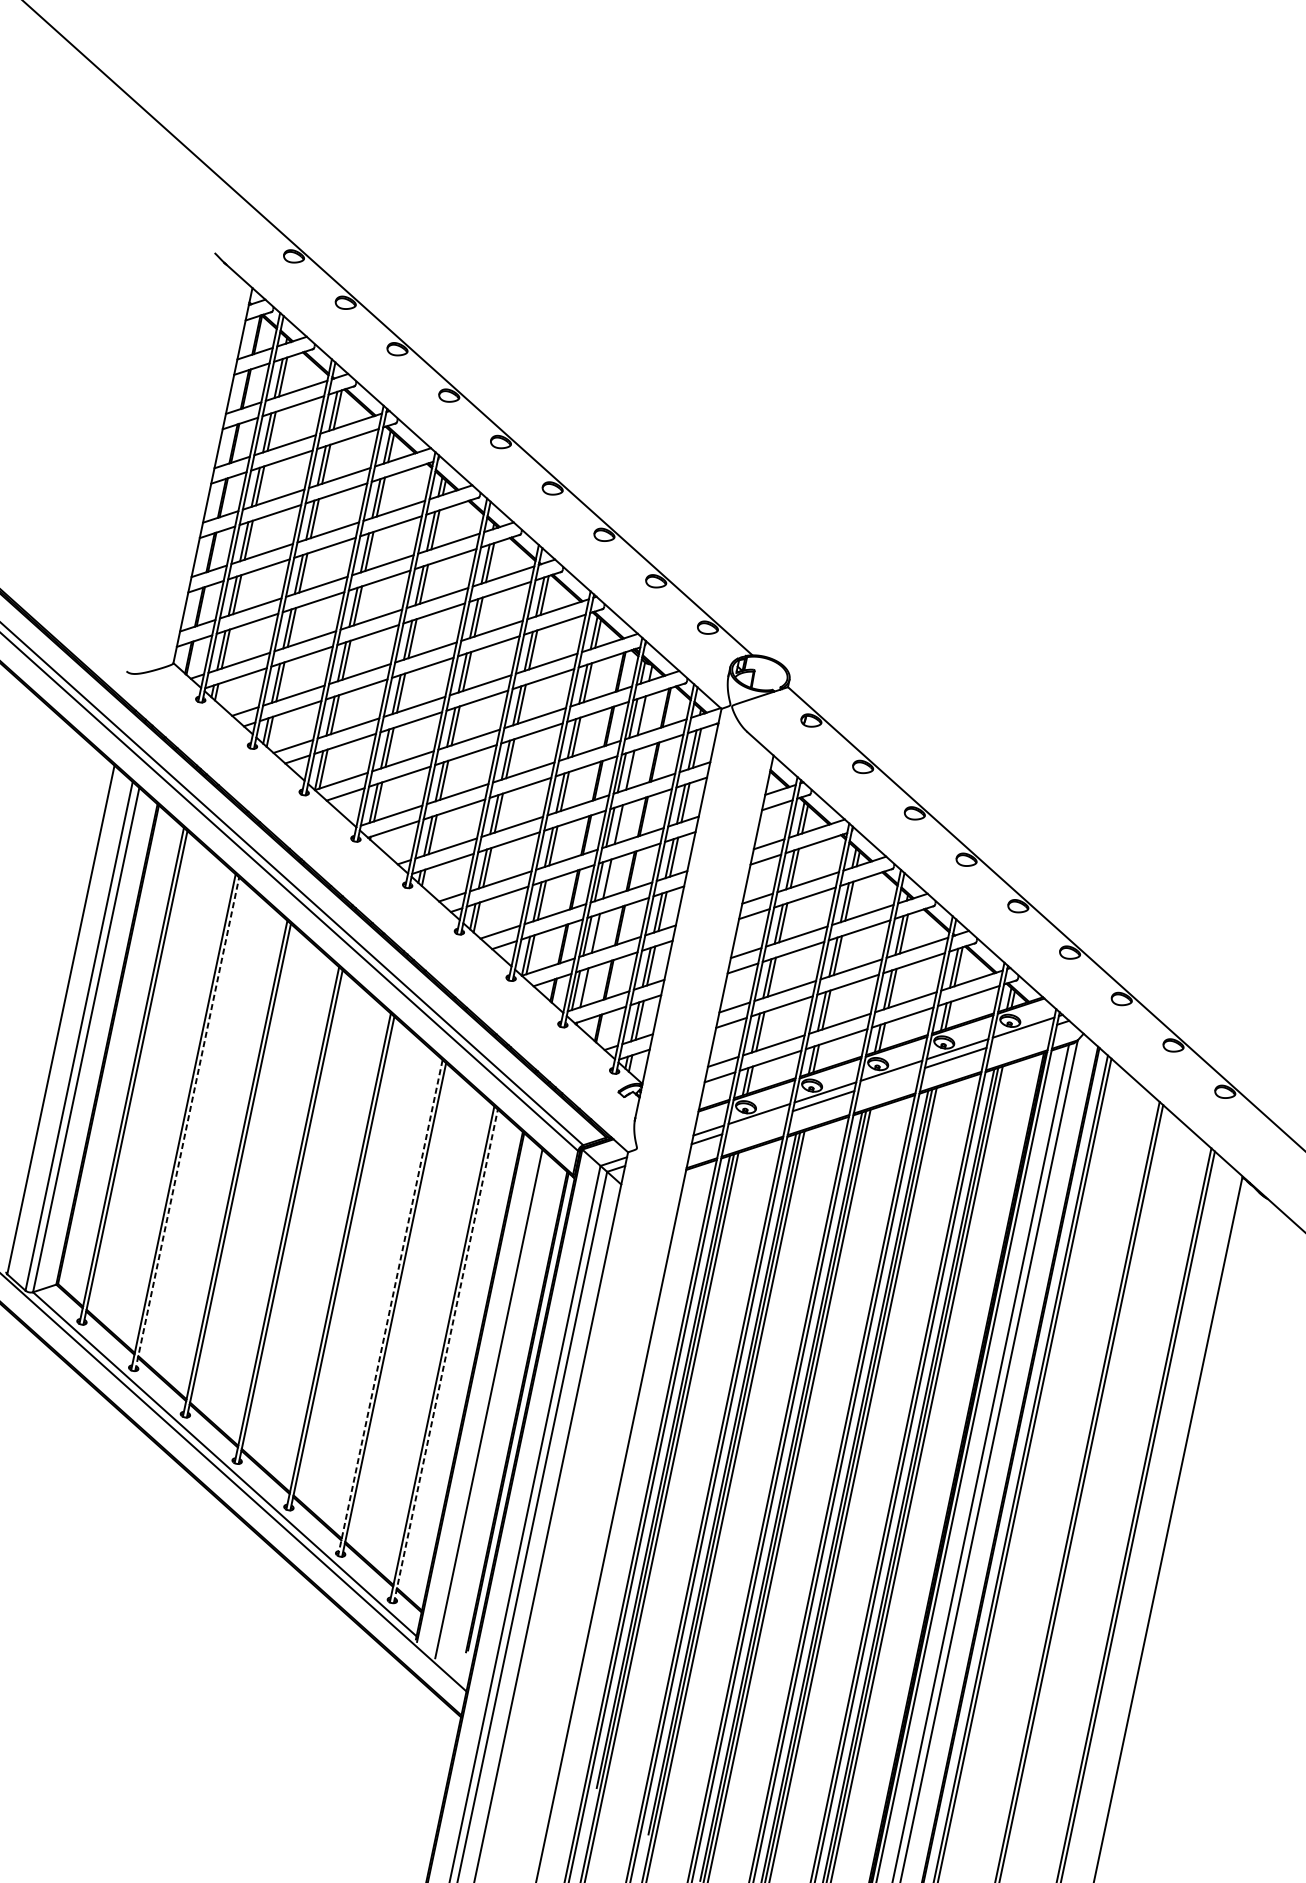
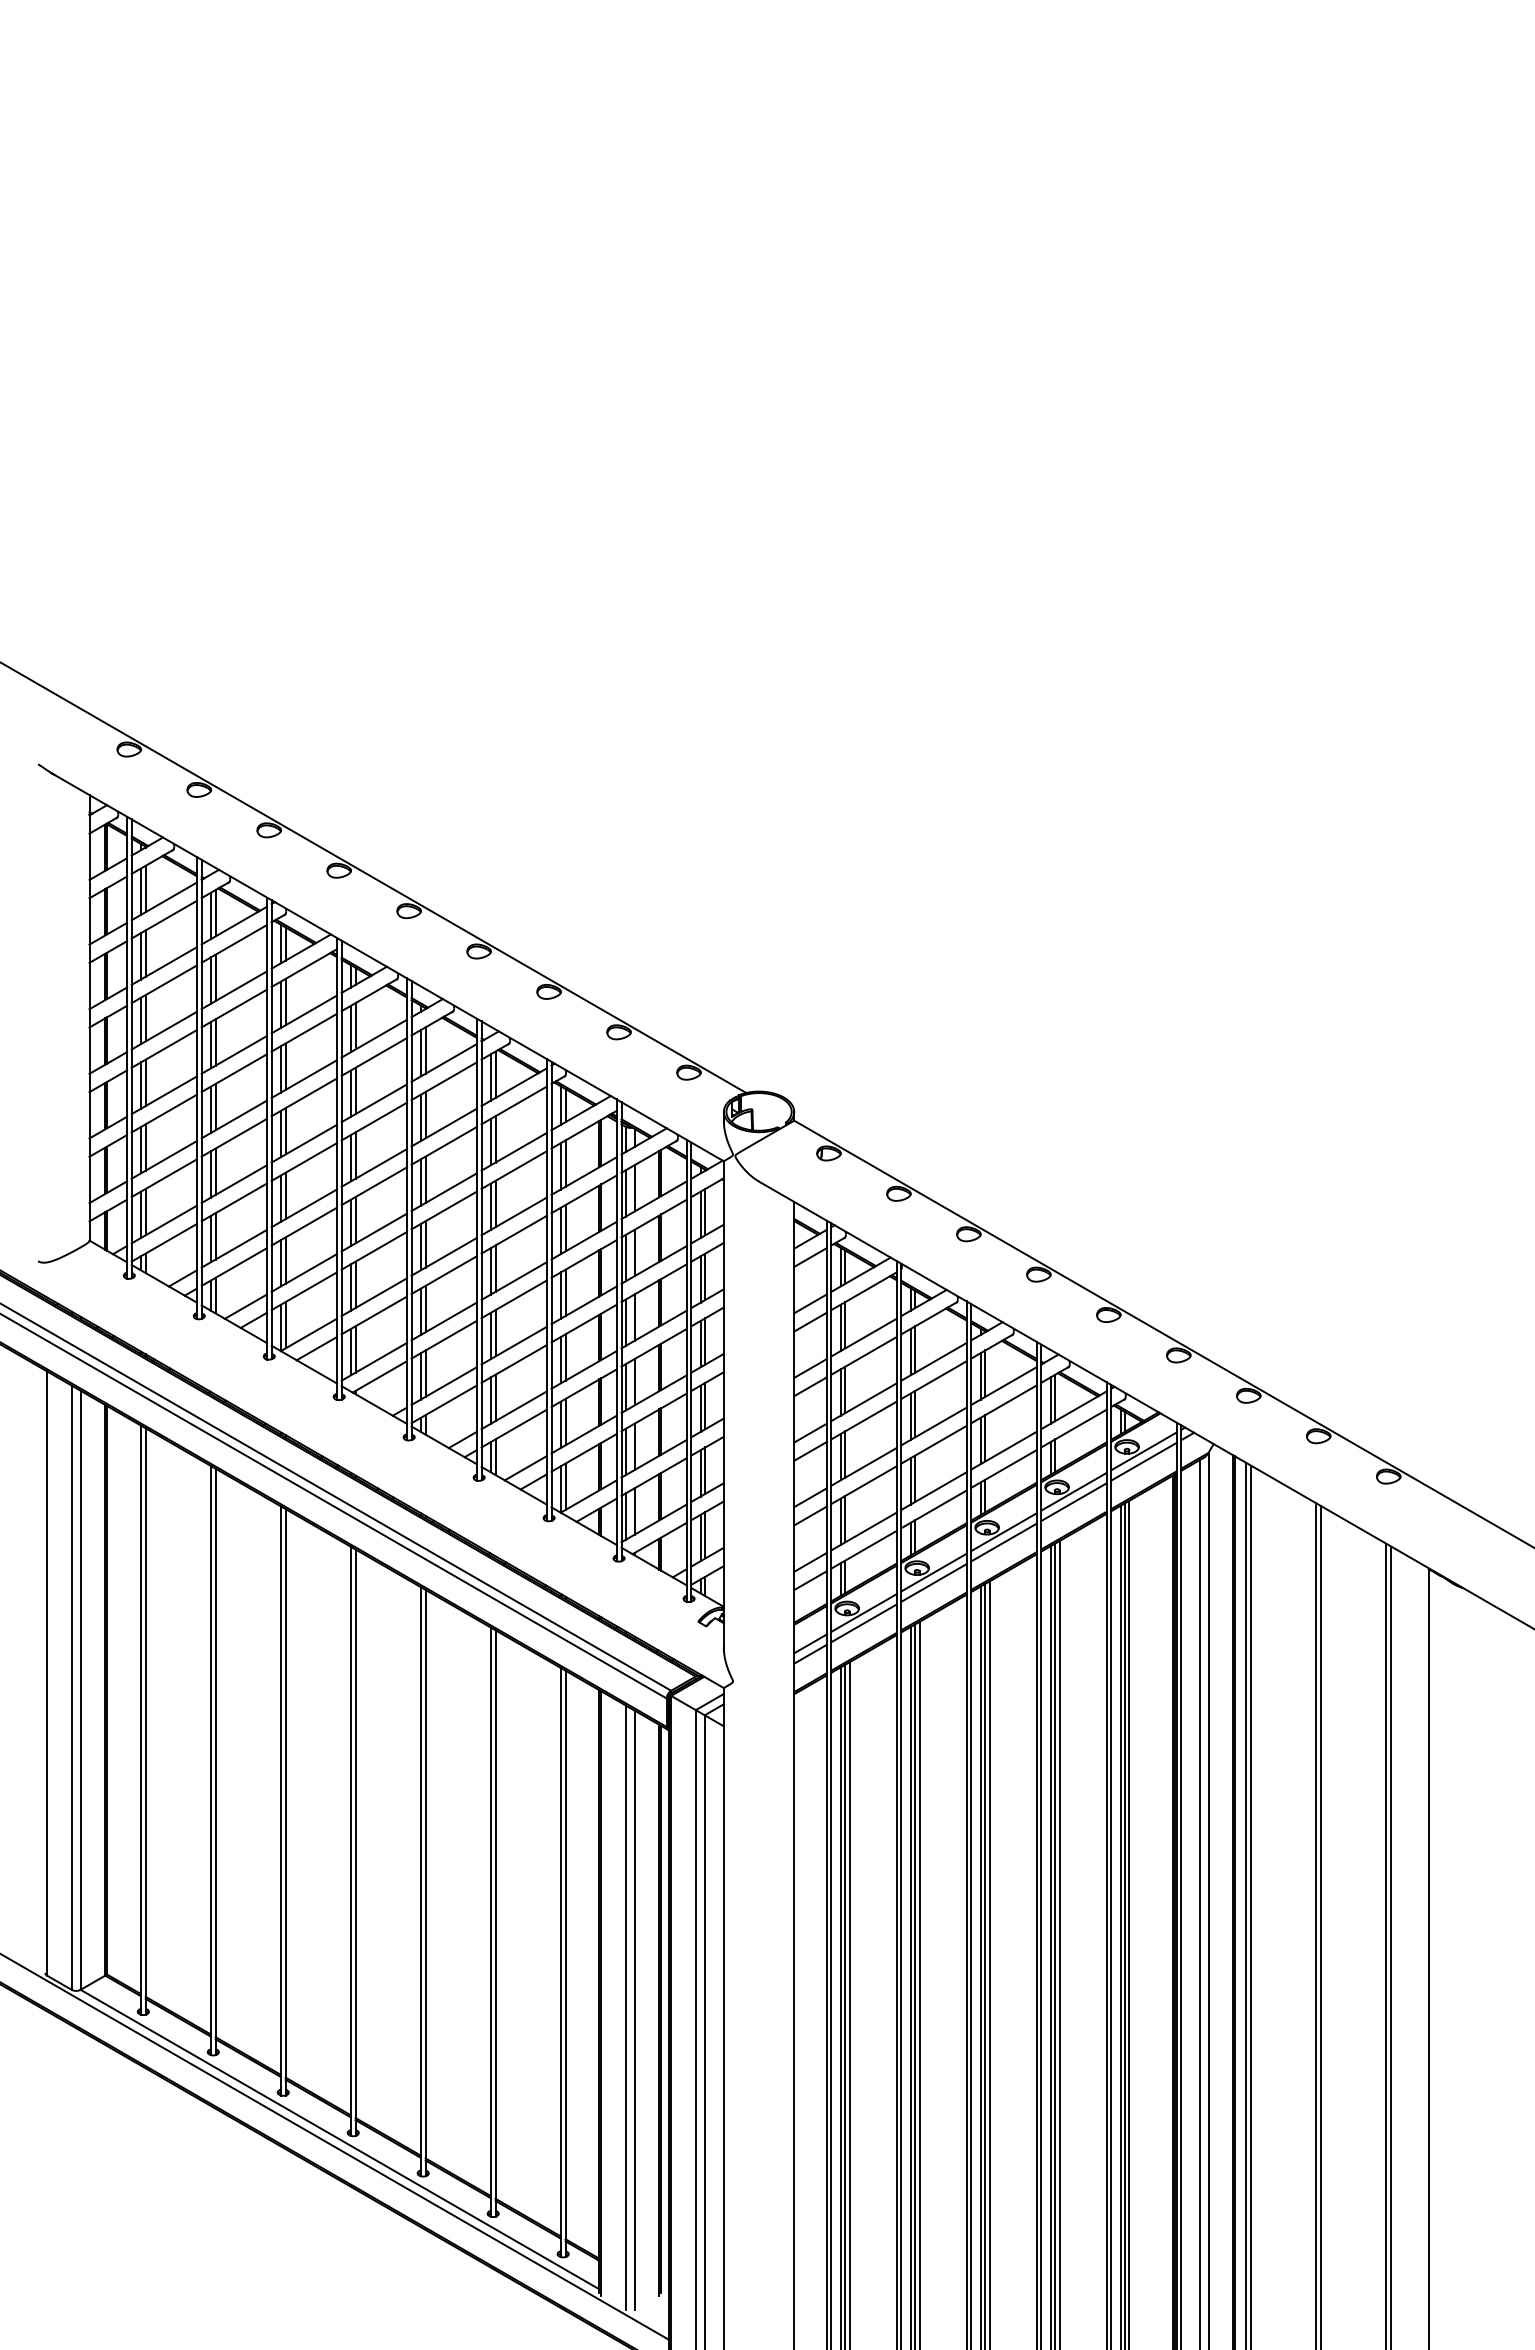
line: (1021, 1036) -> (1143, 1461), added
line: (889, 1079) -> (1003, 1542), added
line: (757, 1122) -> (863, 1623), added
line: (187, 1123) -> (215, 1761), dashed -> solid
line: (390, 1308) -> (490, 1922), dashed -> solid
line: (445, 1356) -> (565, 1963), dashed -> solid
line: (495, 1407) -> (634, 2009), added

